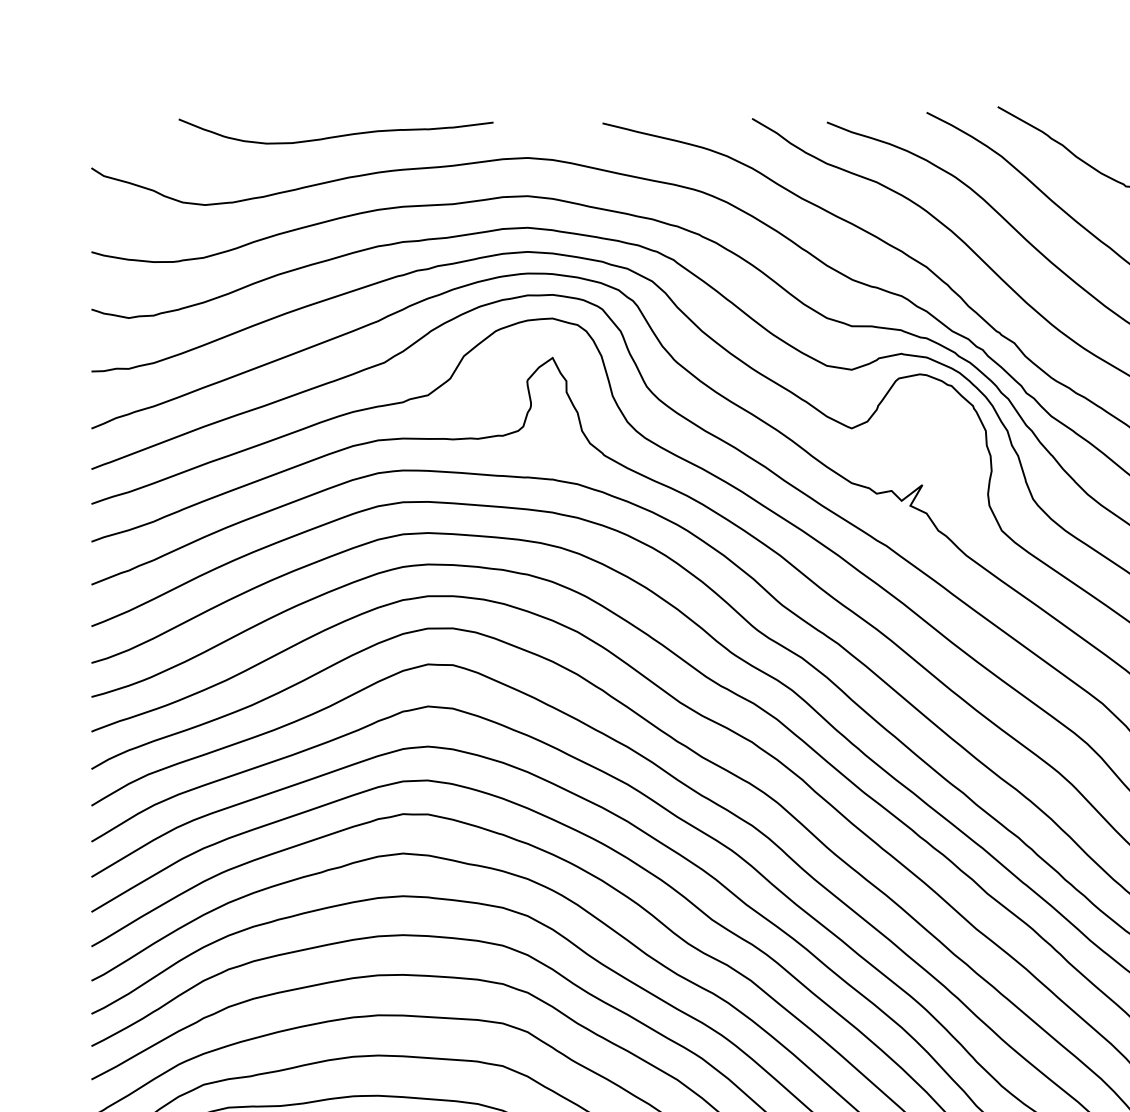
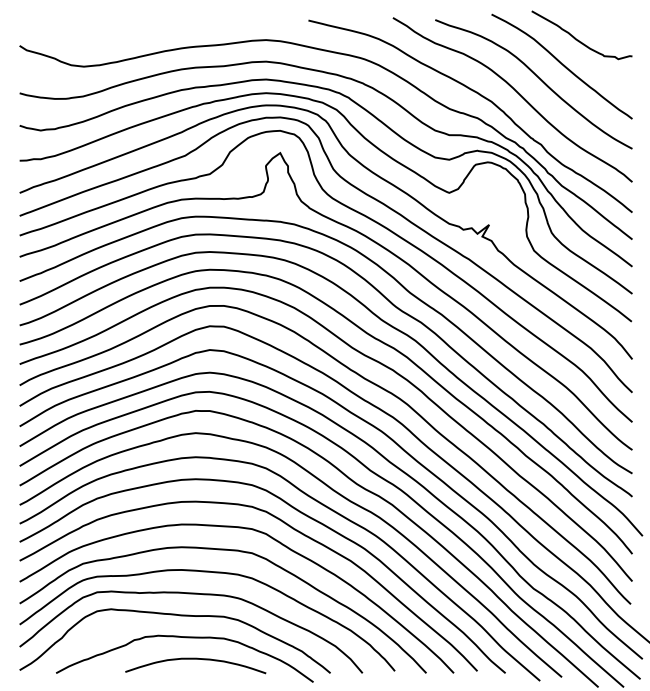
curve: (335, 135) -> (157, 27), removed

